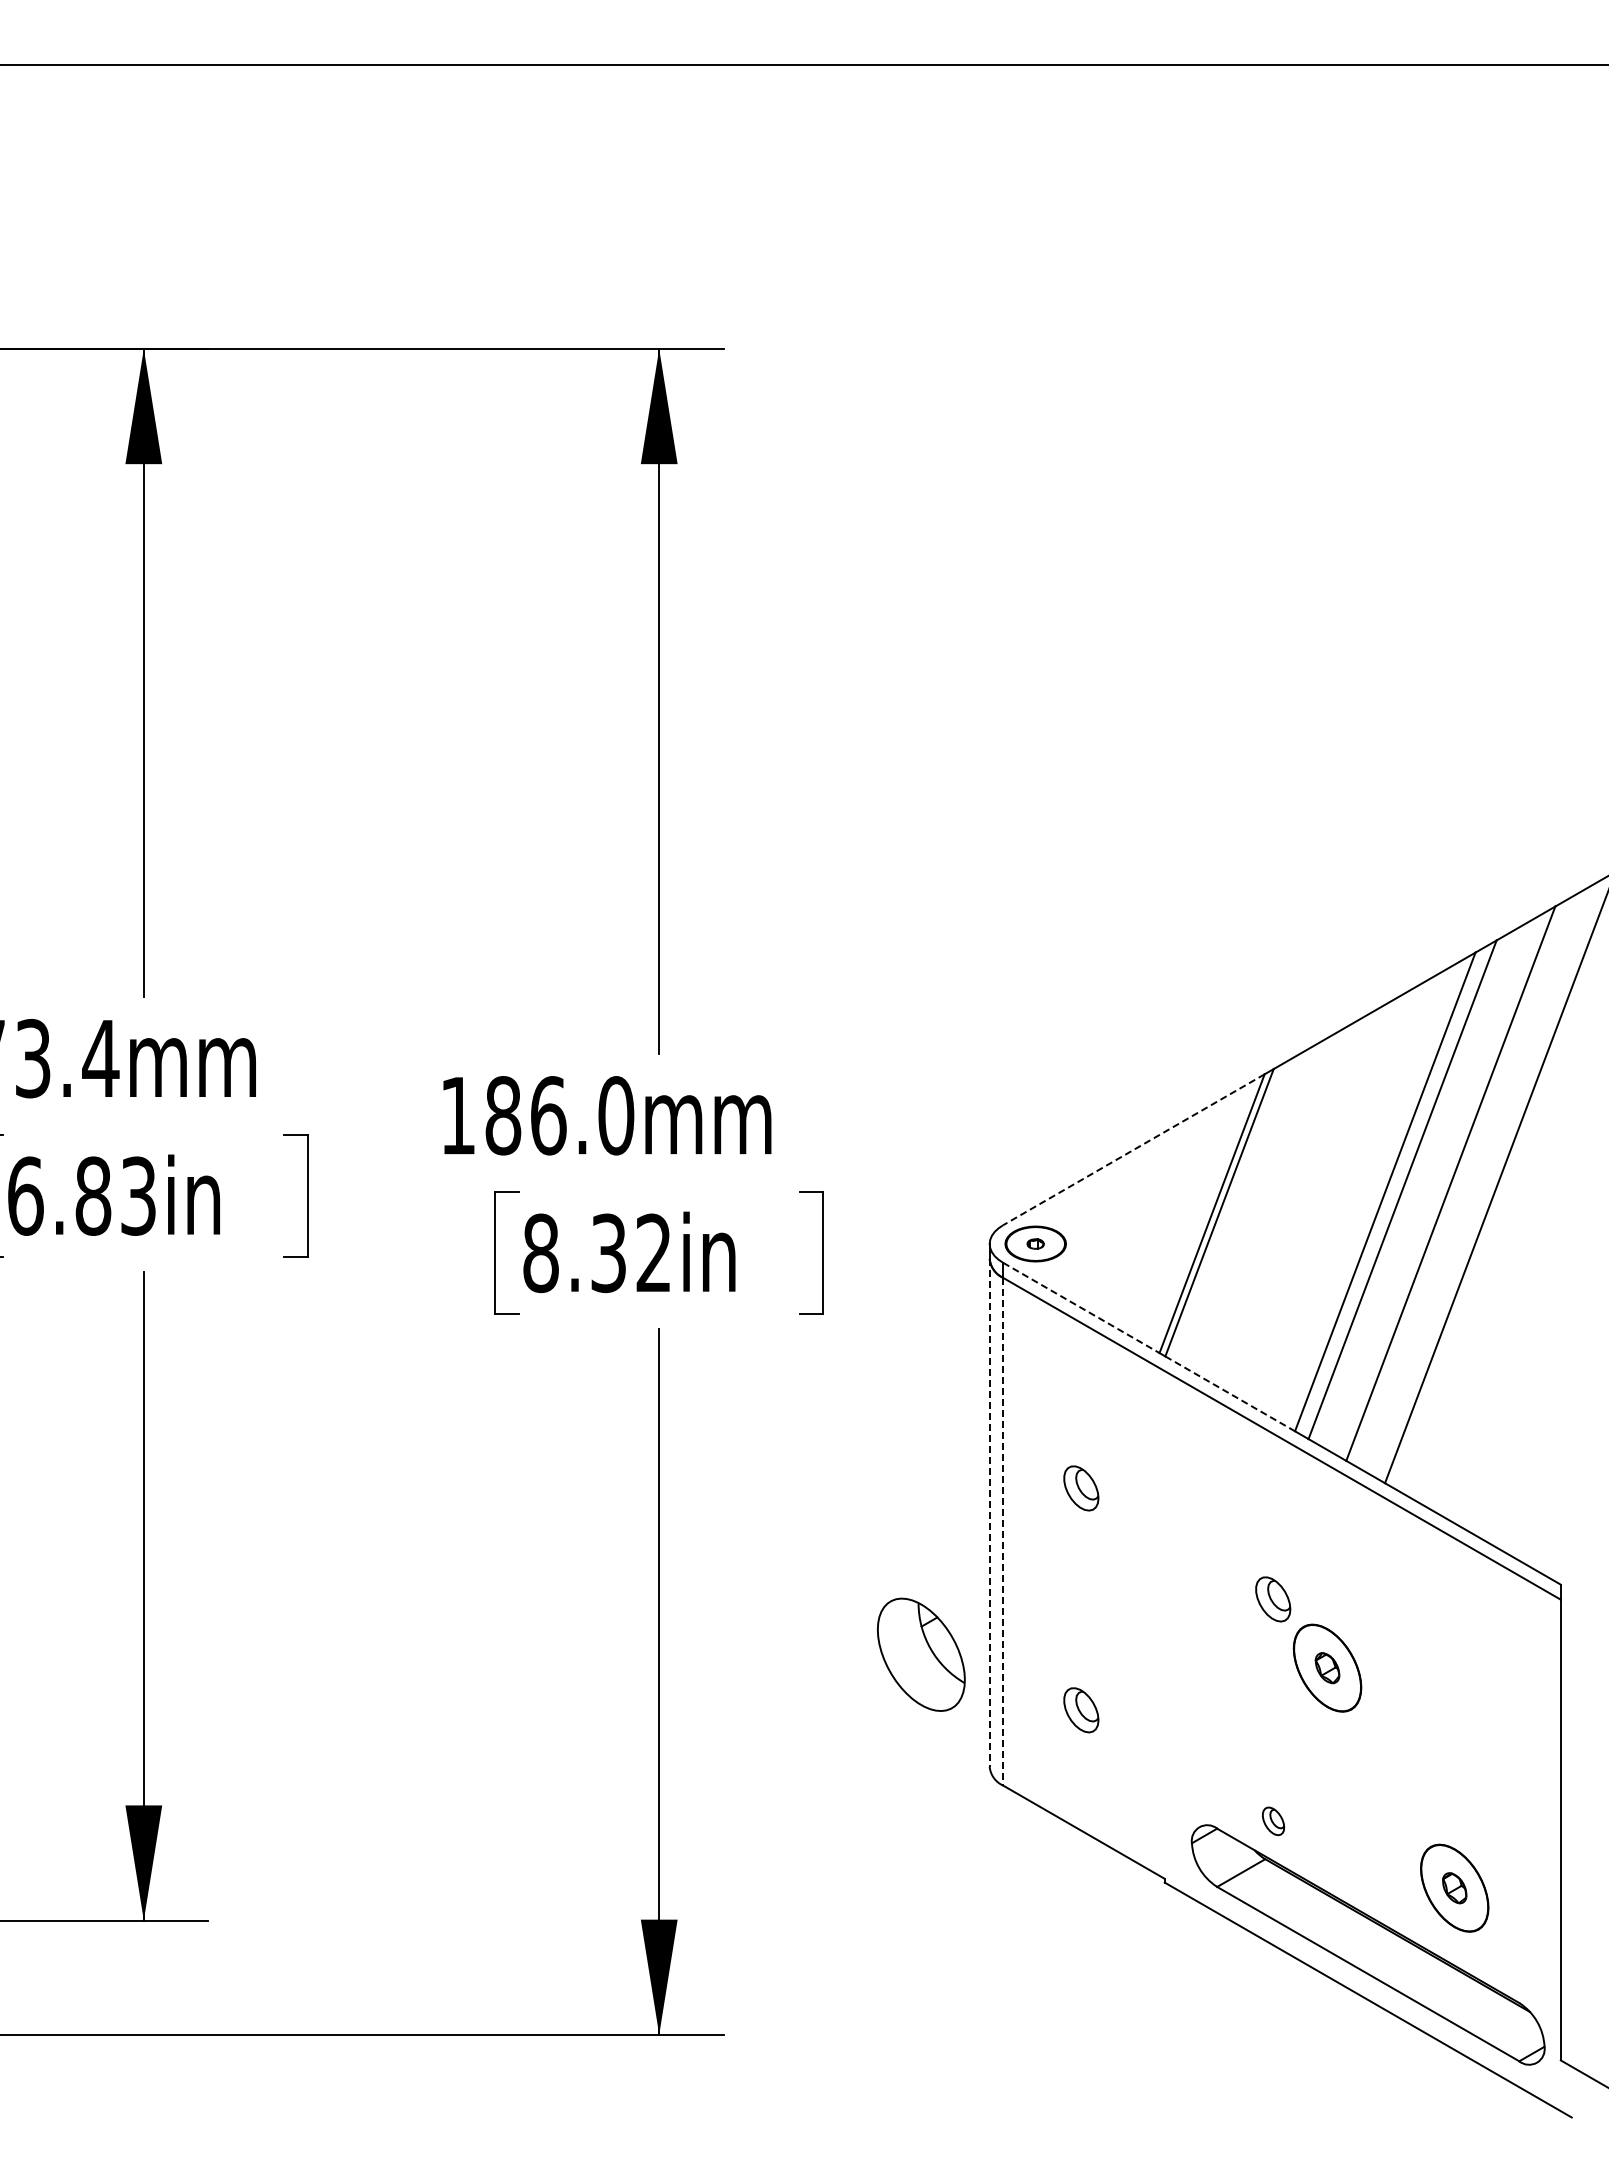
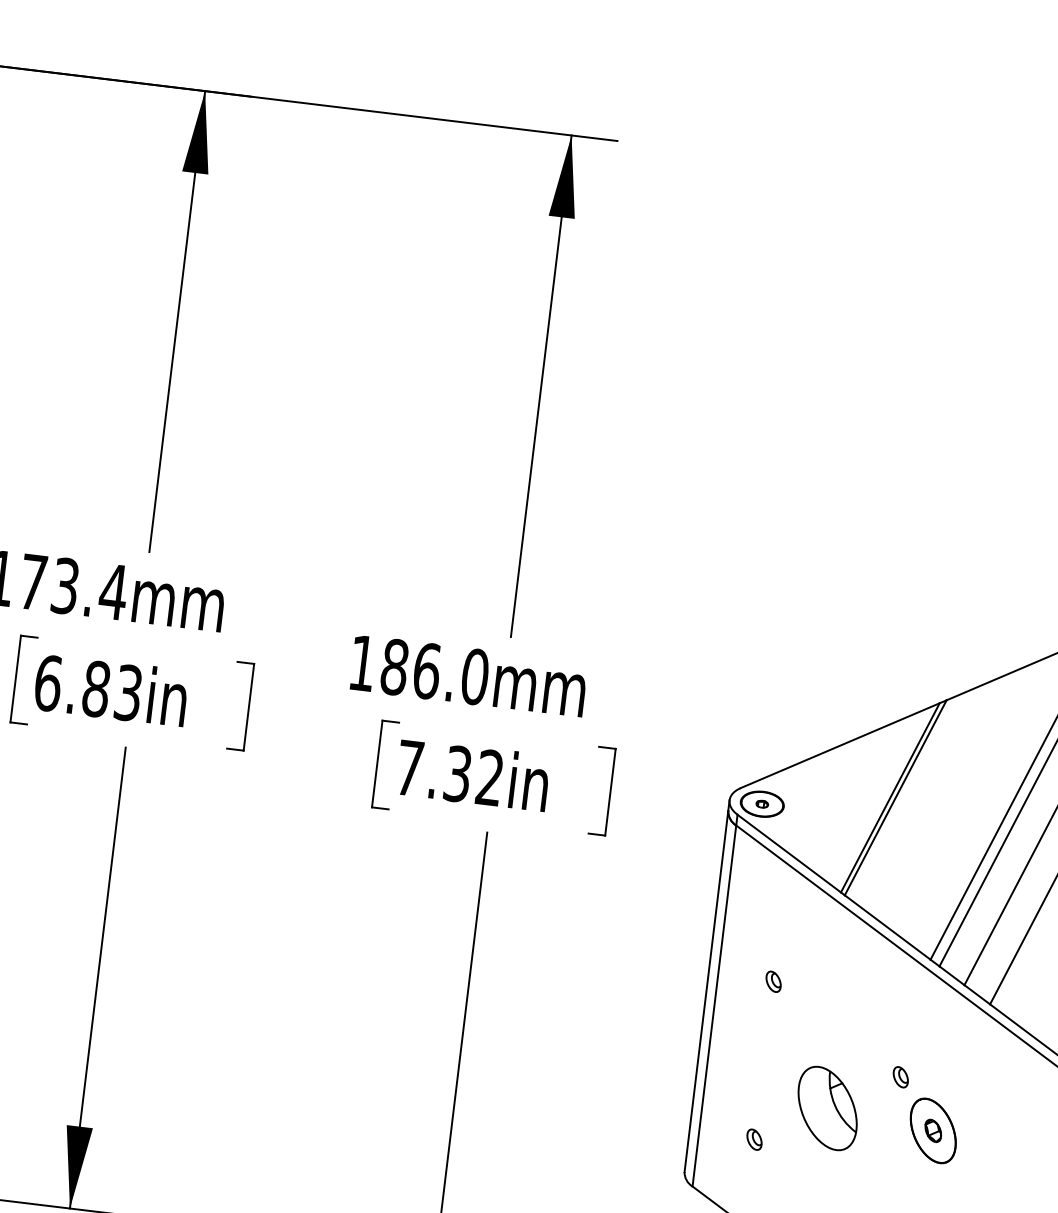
line: (1133, 1149) -> (839, 745), dashed -> solid
text: (540, 1253) -> (409, 768), 8.32in -> 7.32in
line: (1081, 1308) -> (789, 854), dashed -> solid
line: (1230, 1393) -> (887, 927), dashed -> solid
part: (1080, 1487) -> (773, 981), size x0.62
line: (989, 1512) -> (706, 991), dashed -> solid
line: (1003, 1531) -> (714, 1005), dashed -> solid
part: (1273, 1598) -> (900, 1076), size x0.62
part: (920, 1654) -> (827, 1108), moved
part: (1080, 1710) -> (754, 1139), size x0.62

